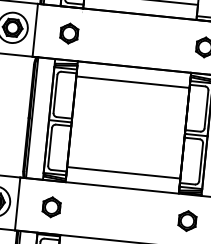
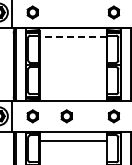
line: (133, 82) -> (73, 37), solid -> dashed
line: (124, 172) -> (73, 91), removed
part: (108, 213) -> (66, 116), added

